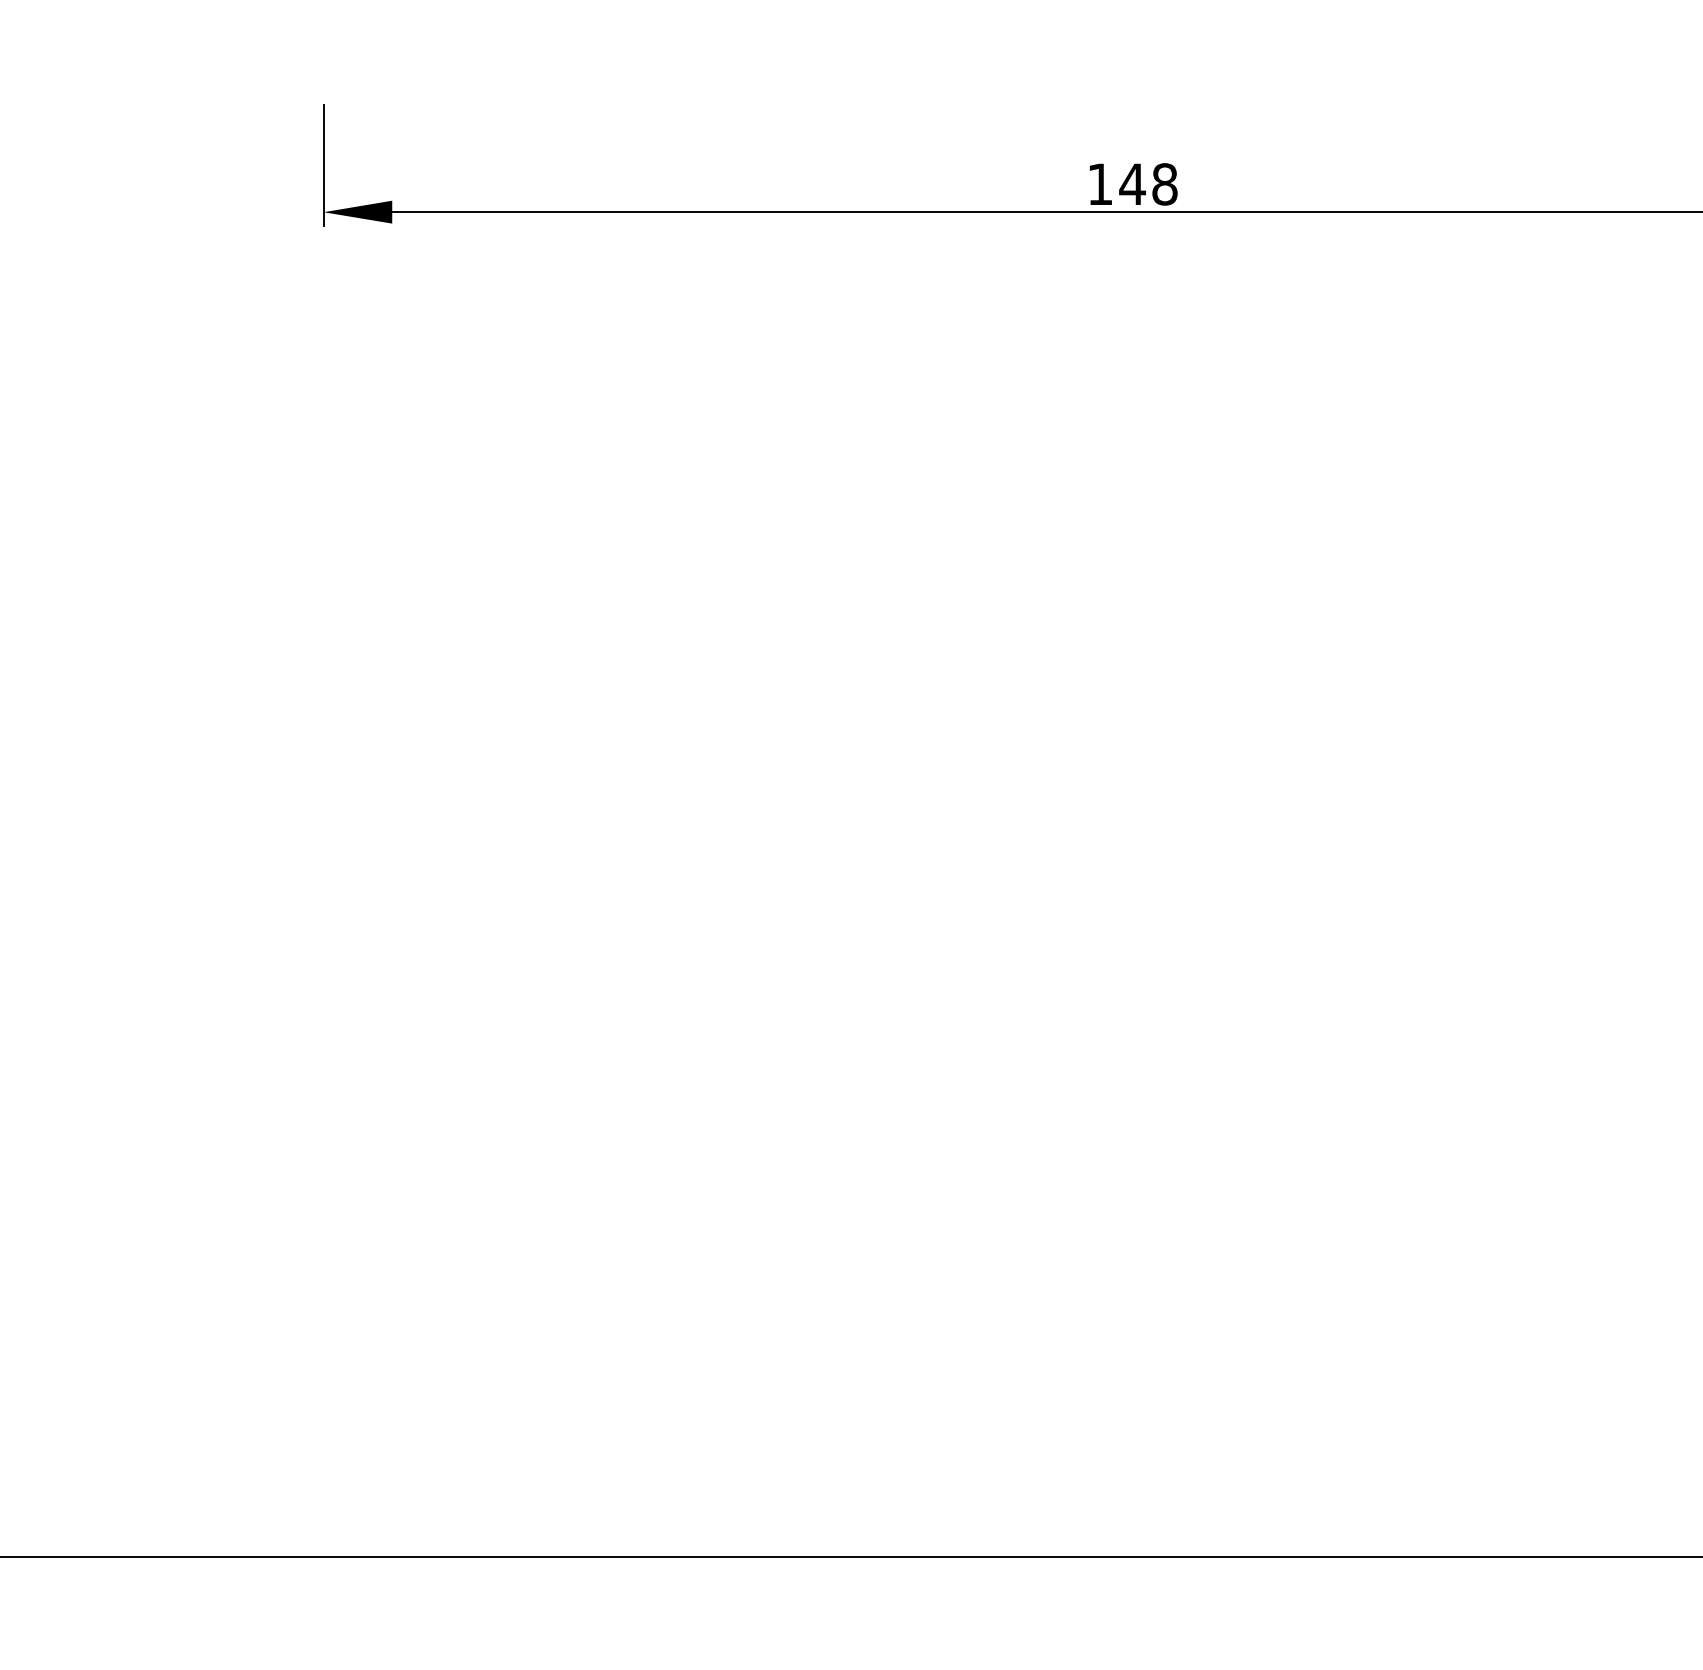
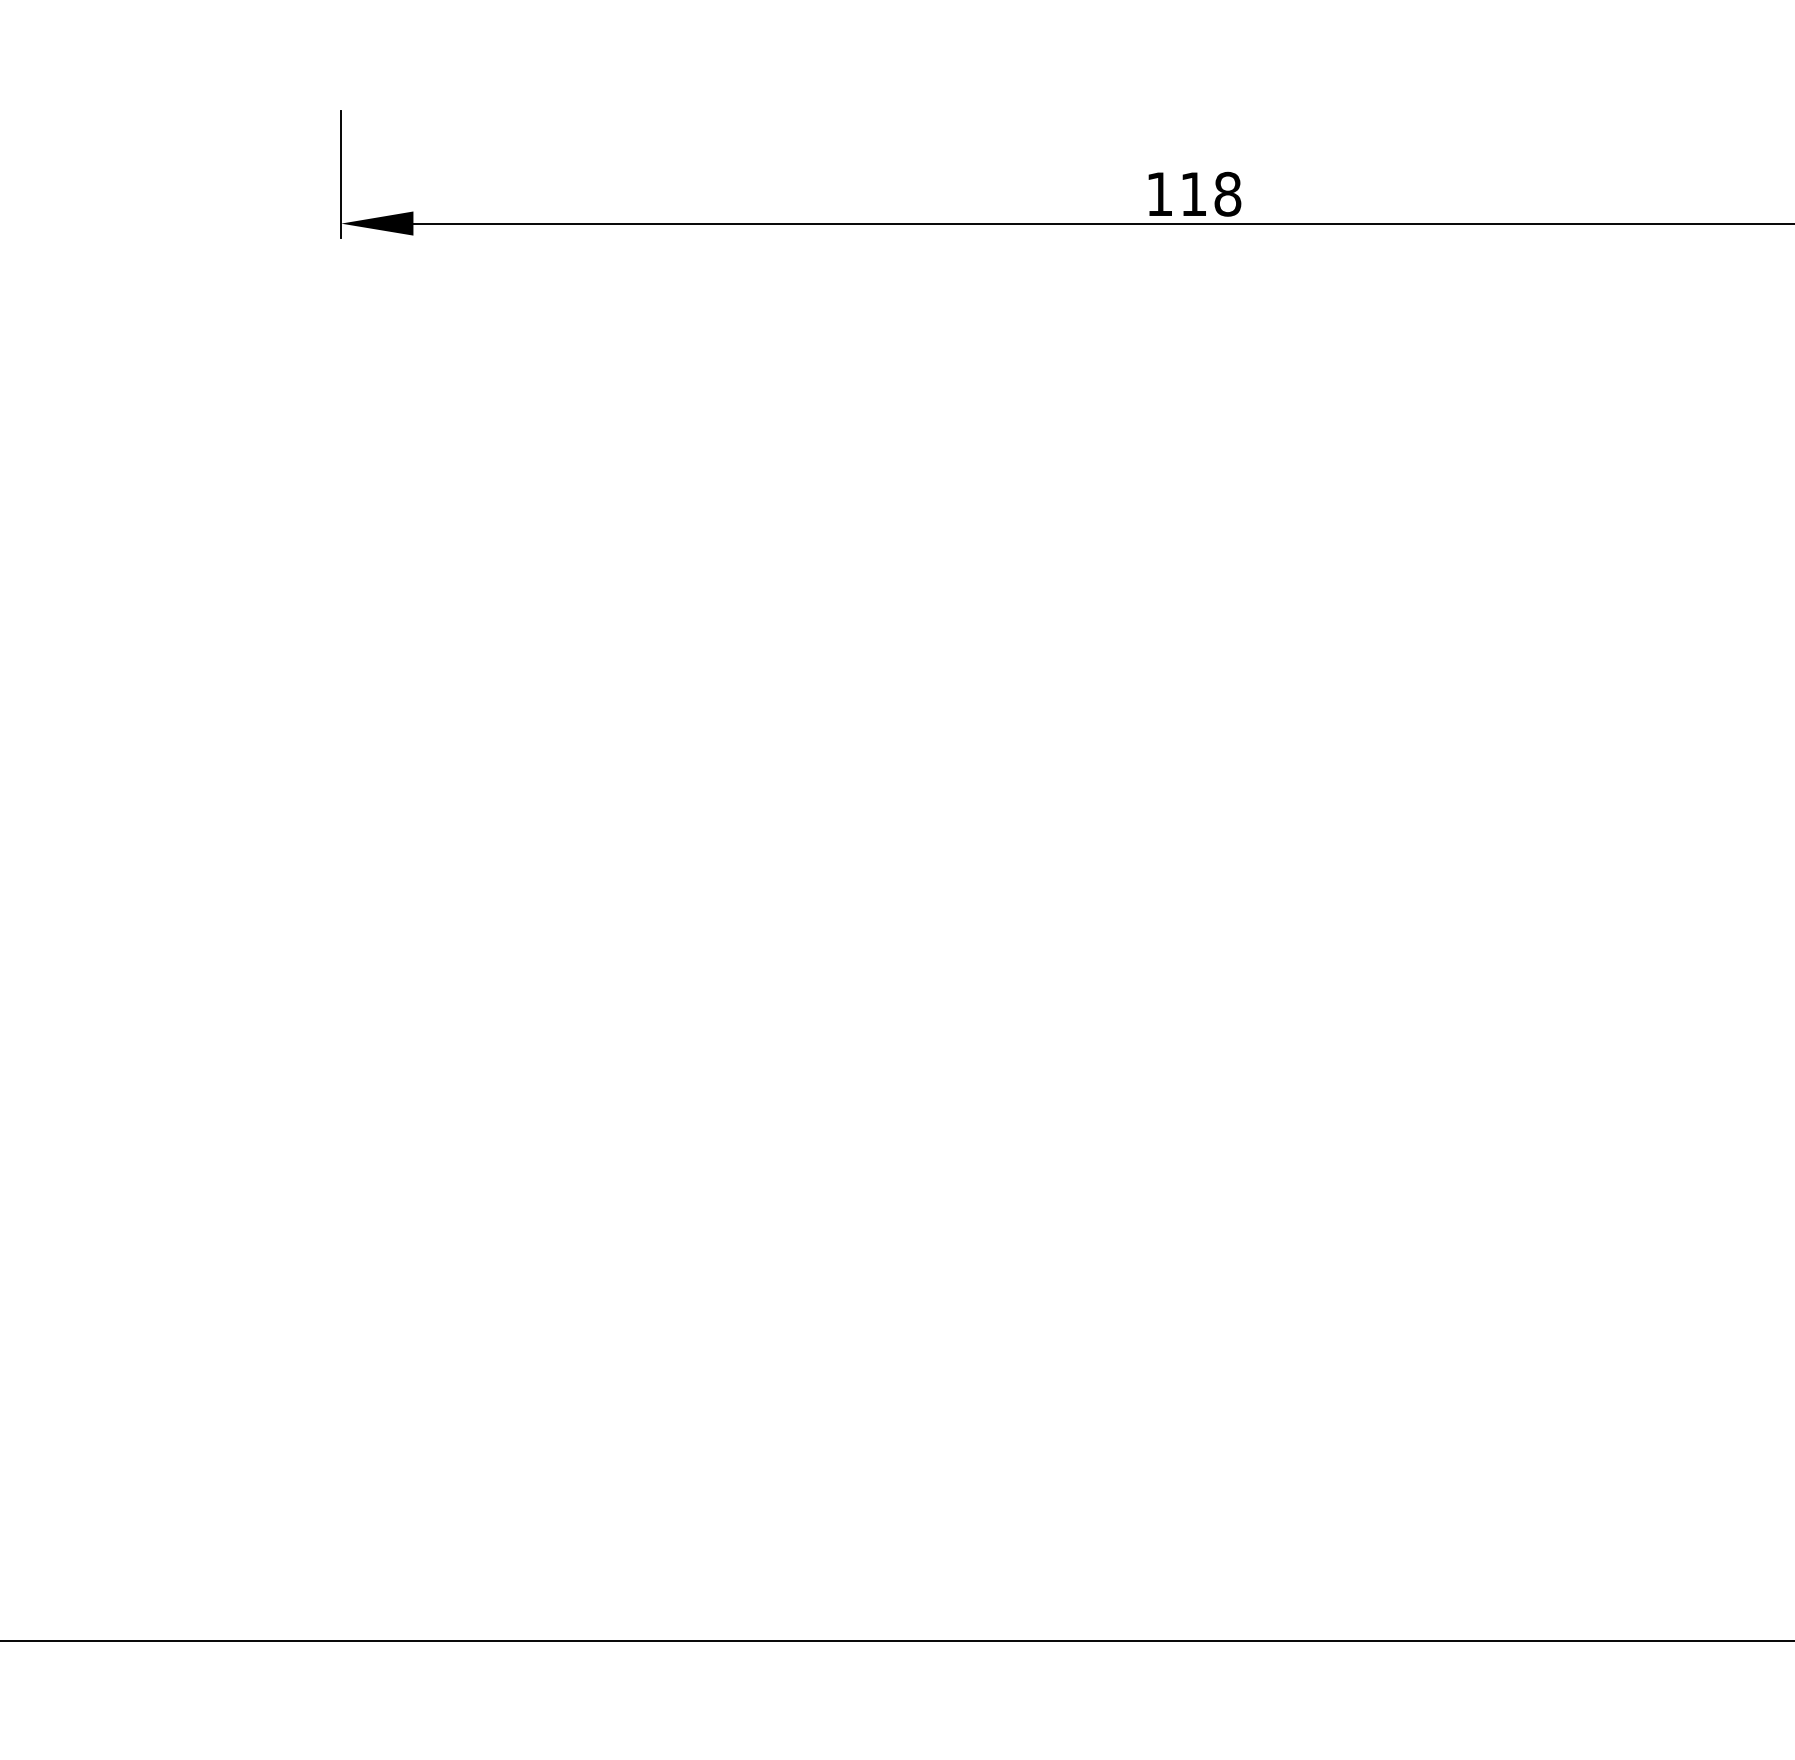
text: (1132, 183) -> (1193, 193), 148 -> 118

